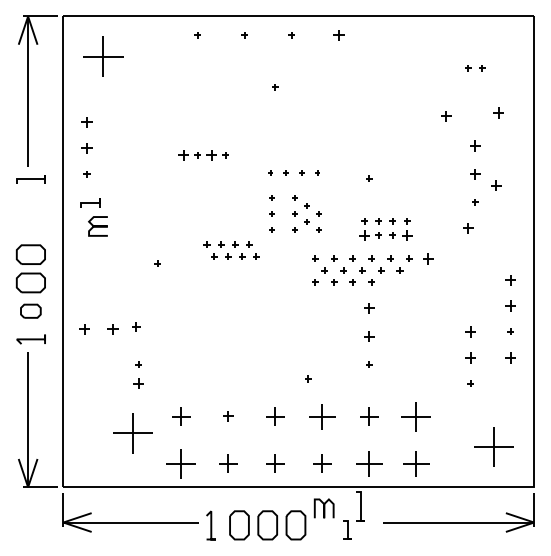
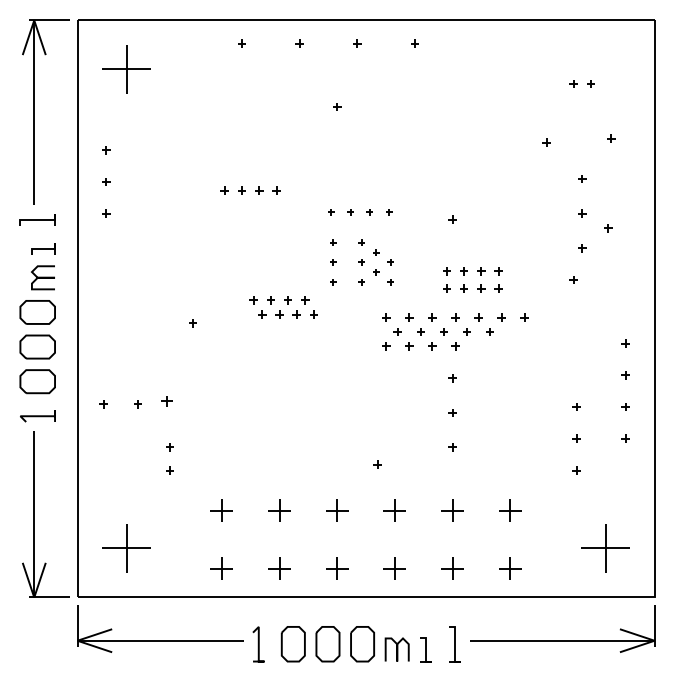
part: (338, 35) -> (414, 43), size x0.62
part: (499, 112) -> (611, 138), size x0.62
part: (446, 116) -> (546, 142), size x0.62
part: (87, 122) -> (106, 150), size x0.62
part: (475, 145) -> (582, 178), size x0.62
part: (87, 147) -> (106, 181), size x0.62
part: (183, 155) -> (224, 190), size x0.62
part: (211, 155) -> (259, 190), size x0.62
part: (475, 173) -> (582, 213), size x0.62
part: (496, 186) -> (608, 228), size x0.62
line: (90, 202) -> (43, 248), moved
curve: (97, 226) -> (42, 277), moved
part: (468, 227) -> (573, 279), size x0.62
part: (364, 235) -> (446, 288), size x0.62
part: (406, 235) -> (498, 288), size x0.62
part: (428, 258) -> (524, 317), size x0.62
part: (510, 280) -> (625, 343), size x0.62
part: (510, 306) -> (625, 375), size x0.62
part: (369, 308) -> (452, 378), size x0.62
part: (30, 311) -> (37, 381), size x1.43
part: (84, 329) -> (103, 404), size x0.62
part: (112, 329) -> (137, 404), size x0.62
part: (470, 331) -> (576, 406), size x0.62
part: (369, 336) -> (452, 412), size x0.62
part: (470, 357) -> (576, 438), size x0.62
part: (510, 357) -> (625, 438), size x0.62
part: (138, 383) -> (169, 470), size x0.62
part: (228, 416) -> (279, 510), size x1.67
part: (322, 416) -> (394, 510), size x0.71
part: (416, 416) -> (510, 510), size x0.62
part: (132, 433) -> (126, 548), moved
part: (180, 463) -> (221, 568), size x0.62
part: (369, 463) -> (452, 568), size x0.71
part: (416, 463) -> (510, 568), size x0.71
line: (360, 506) -> (454, 644), moved
curve: (323, 508) -> (396, 649), moved

